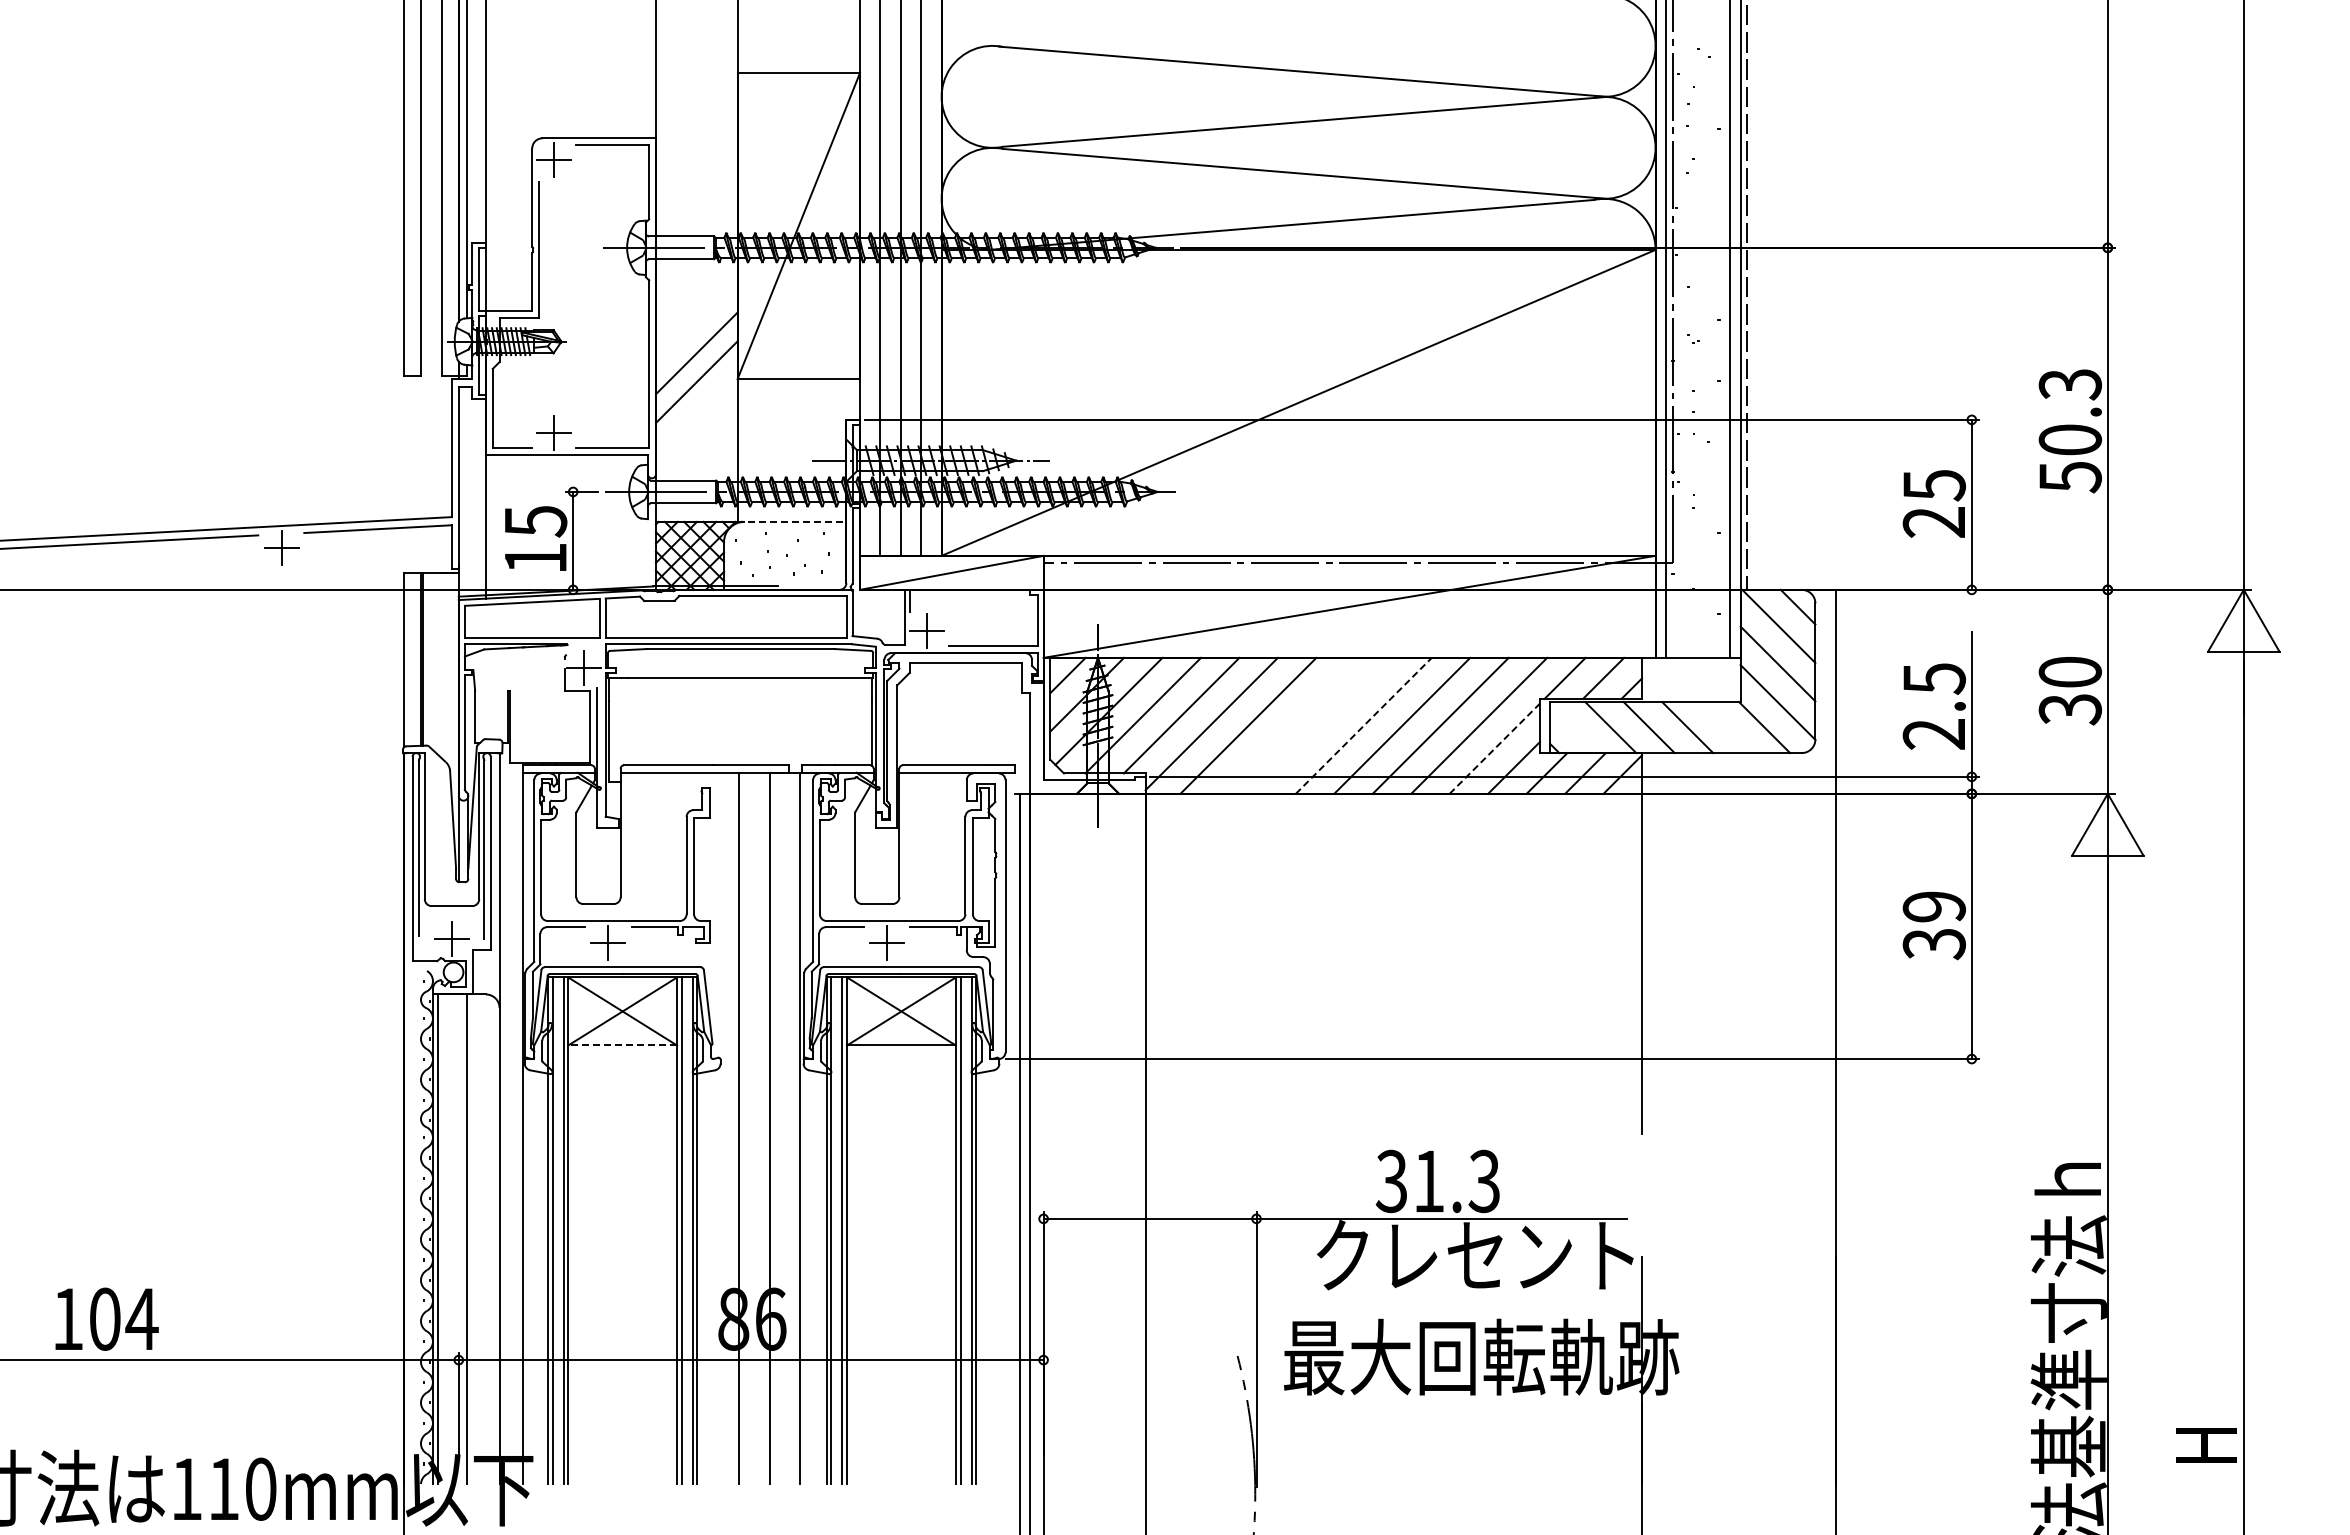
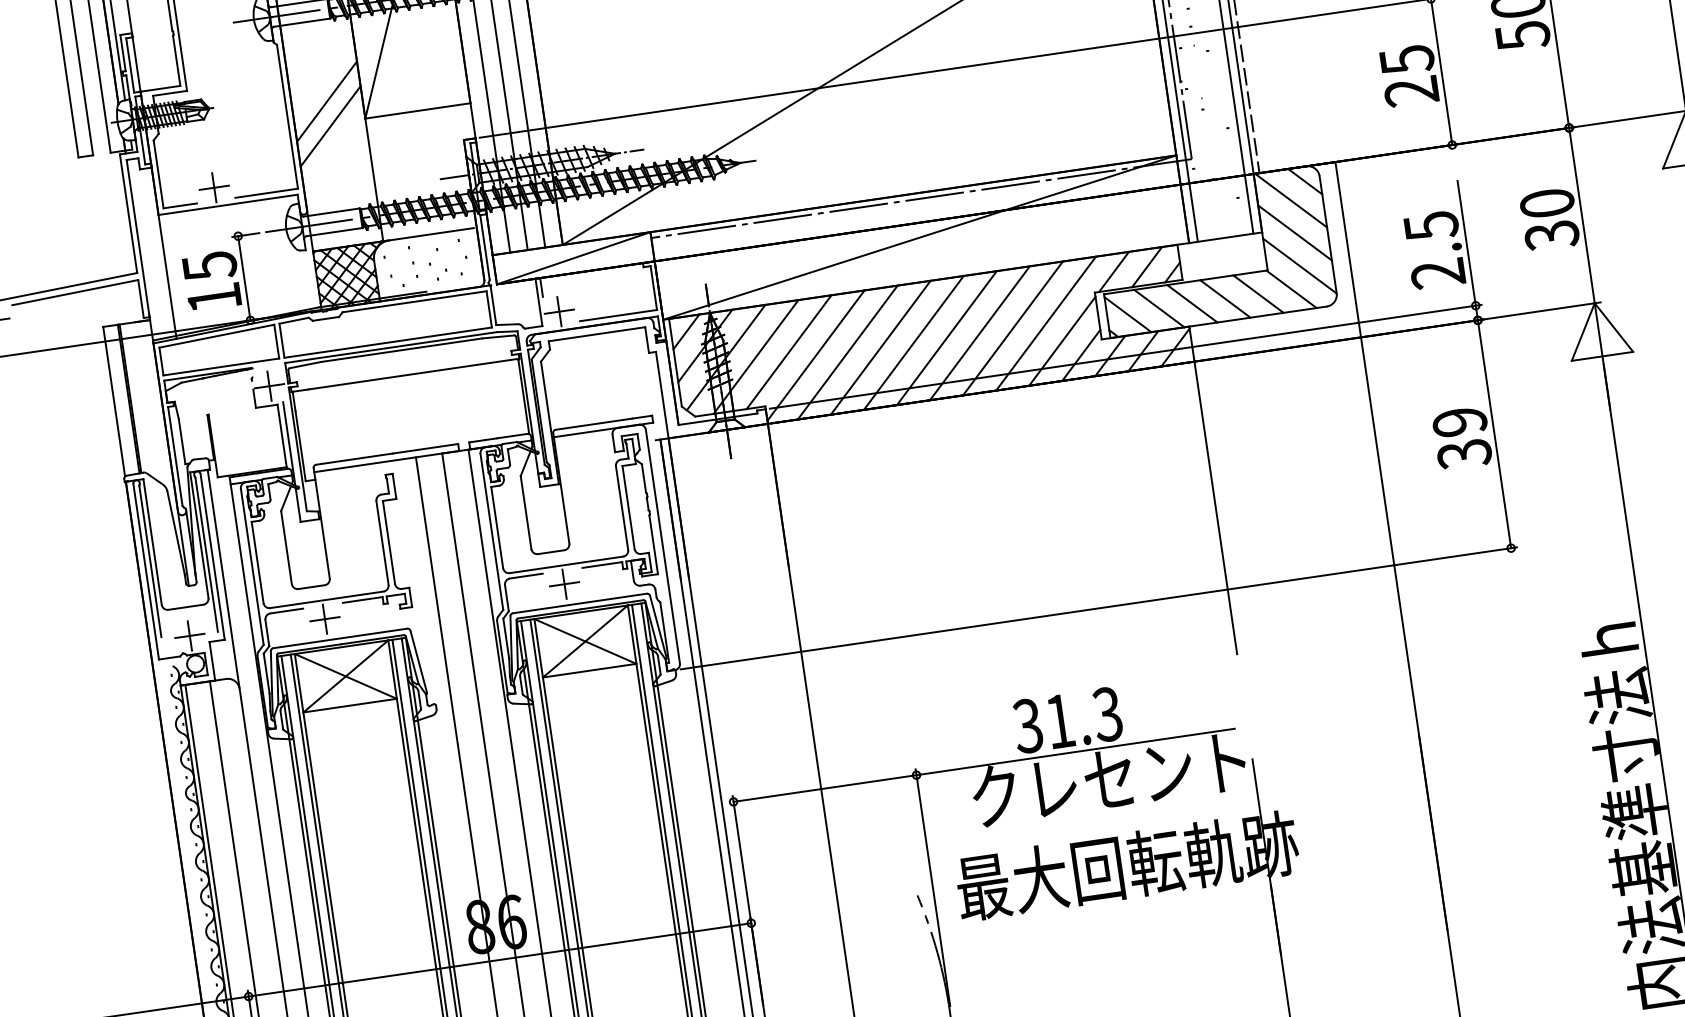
line: (793, 521) -> (431, 233), dashed -> solid
line: (1286, 725) -> (880, 347), added
line: (1325, 725) -> (913, 342), added
line: (1364, 725) -> (947, 337), dashed -> solid
line: (1725, 727) -> (1257, 294), added
line: (1573, 729) -> (1127, 314), added
line: (1494, 748) -> (1062, 341), dashed -> solid
line: (622, 1045) -> (349, 705), dashed -> solid

